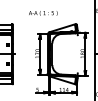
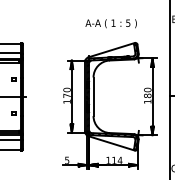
text: (43, 13) -> (111, 23), moved

